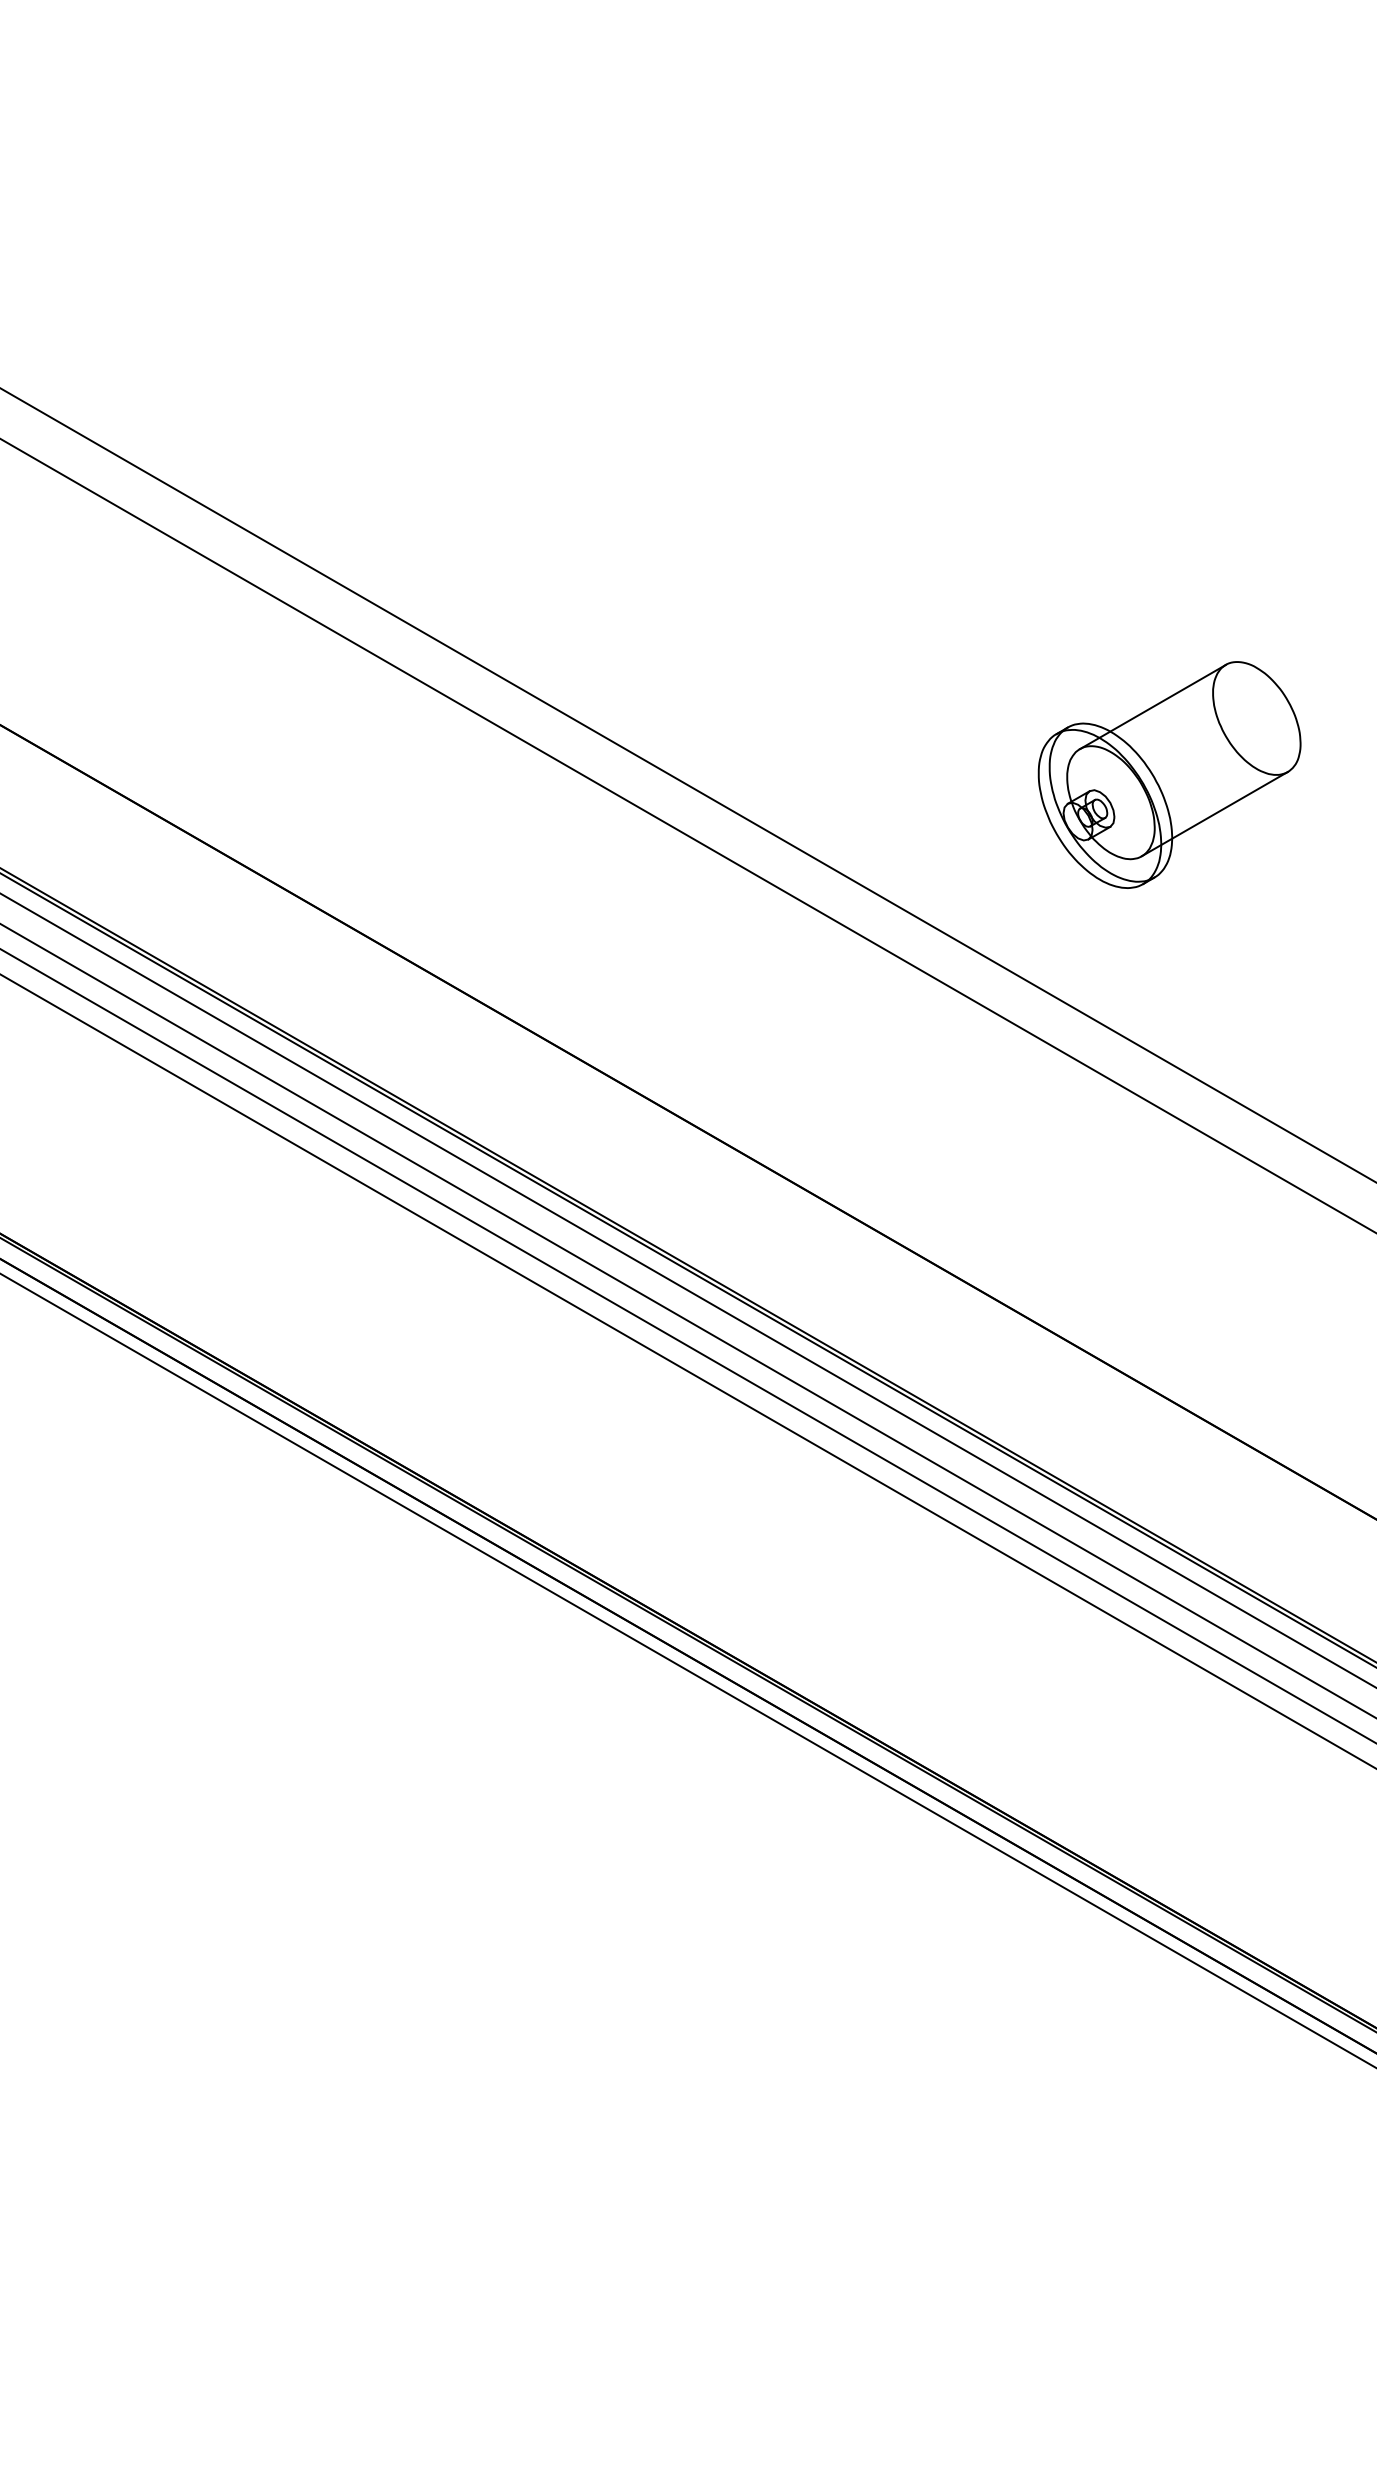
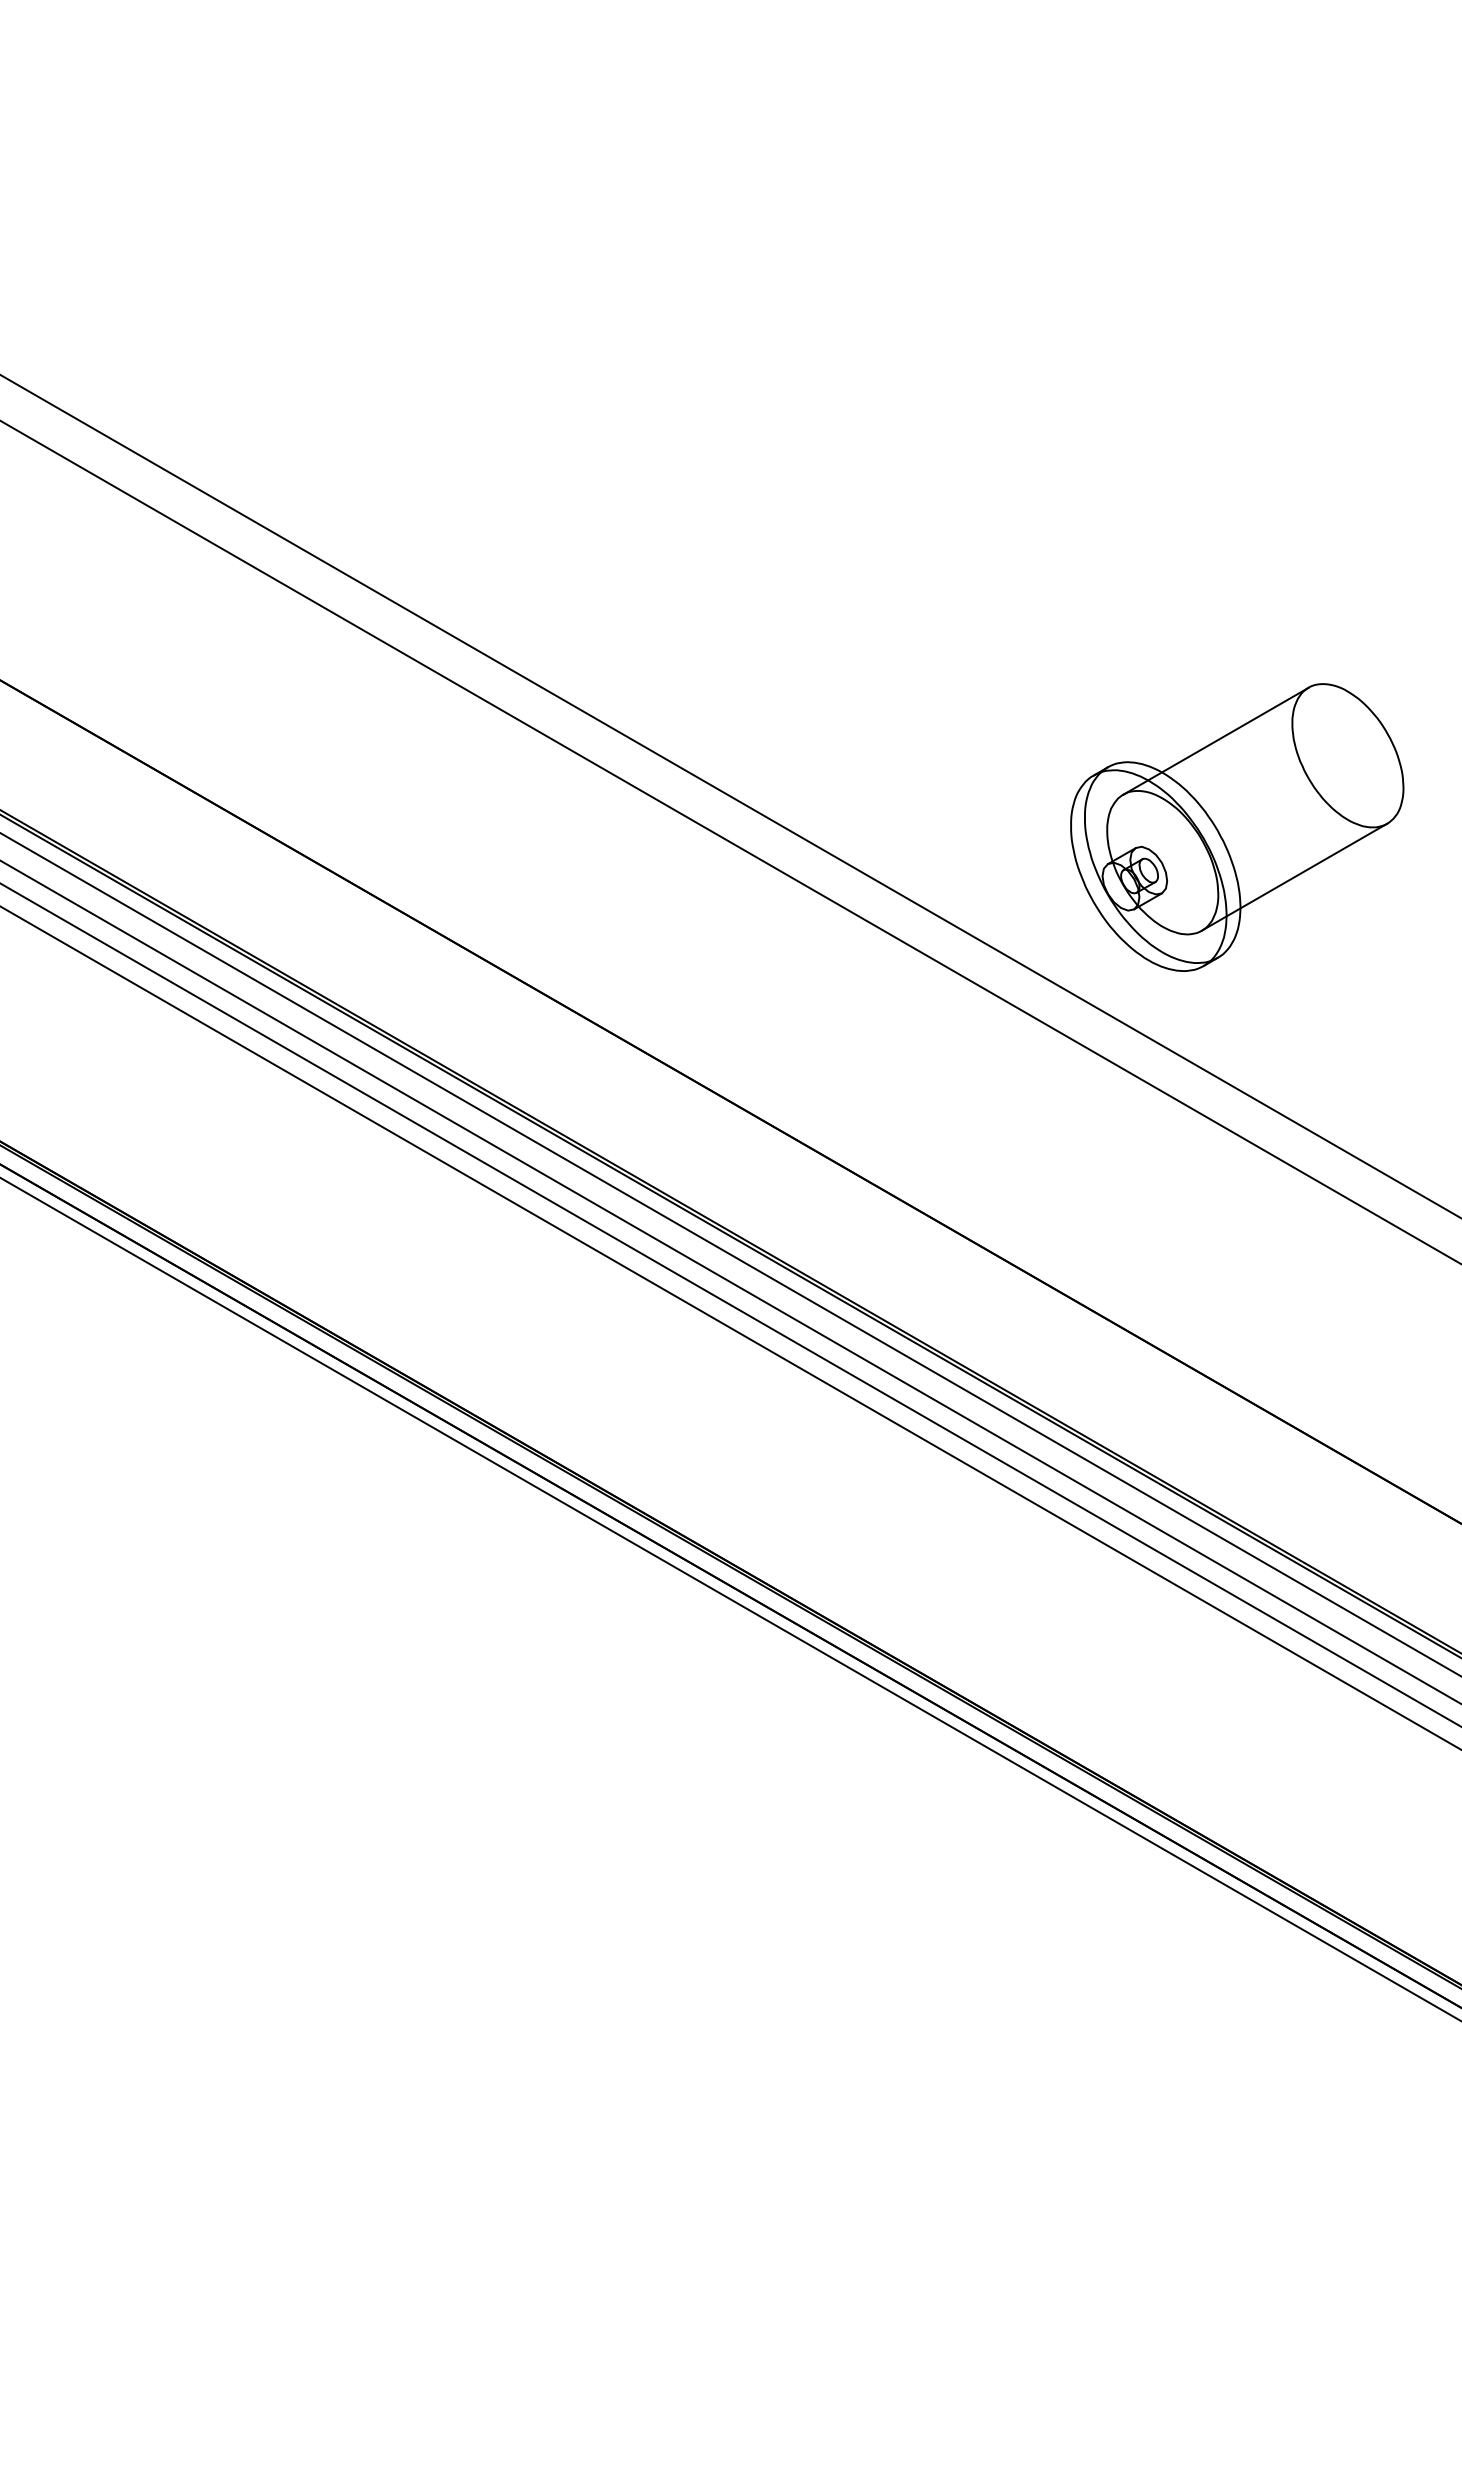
part: (1168, 774) -> (1236, 827), size x1.4

